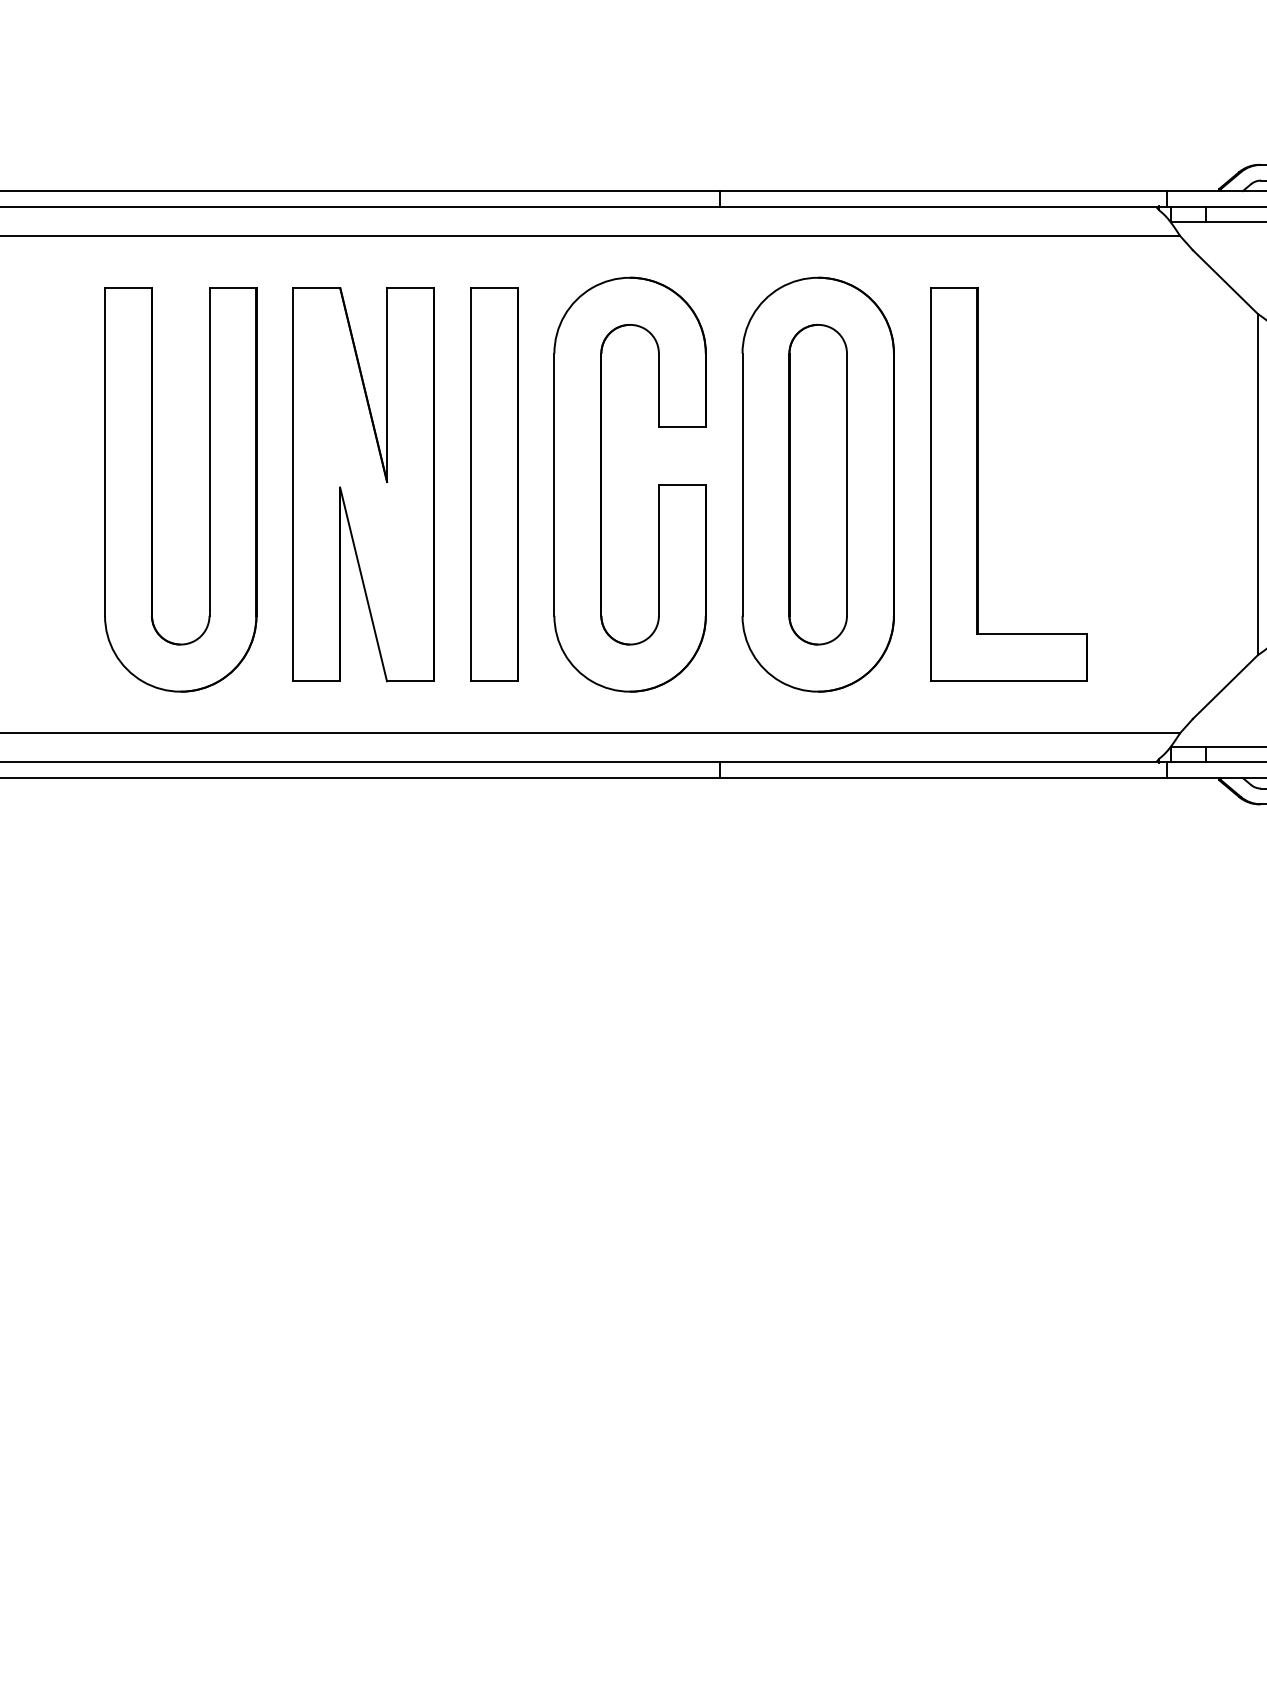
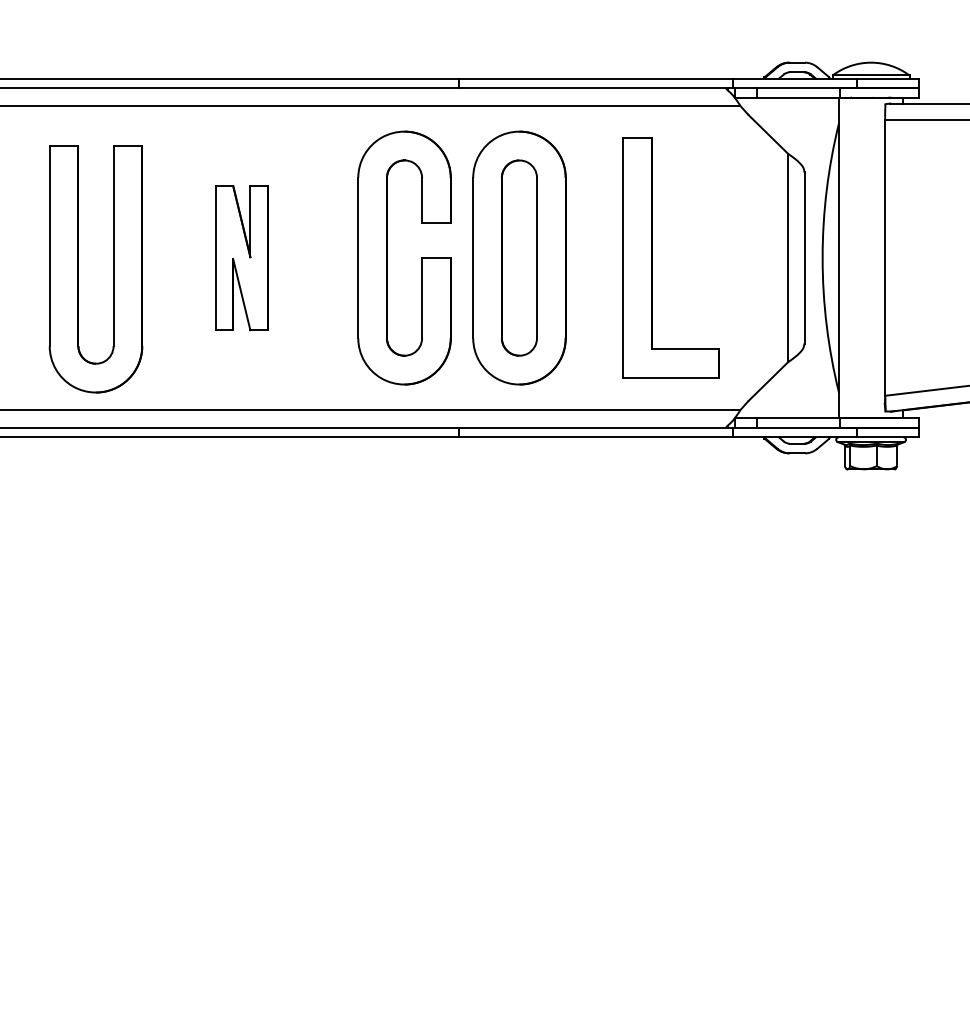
part: (494, 483) -> (321, 257), removed
part: (978, 483) -> (652, 257), moved
part: (363, 485) -> (241, 258), size x0.6
part: (152, 490) -> (78, 269), moved

